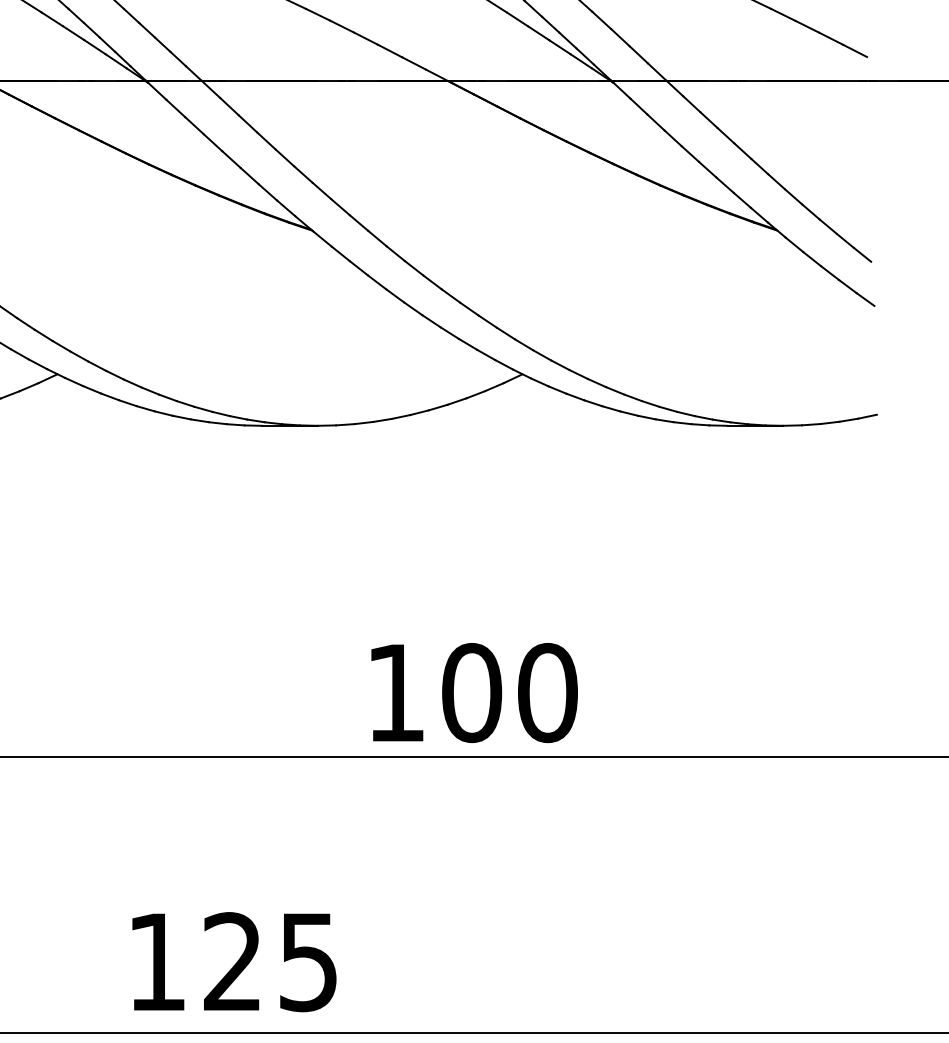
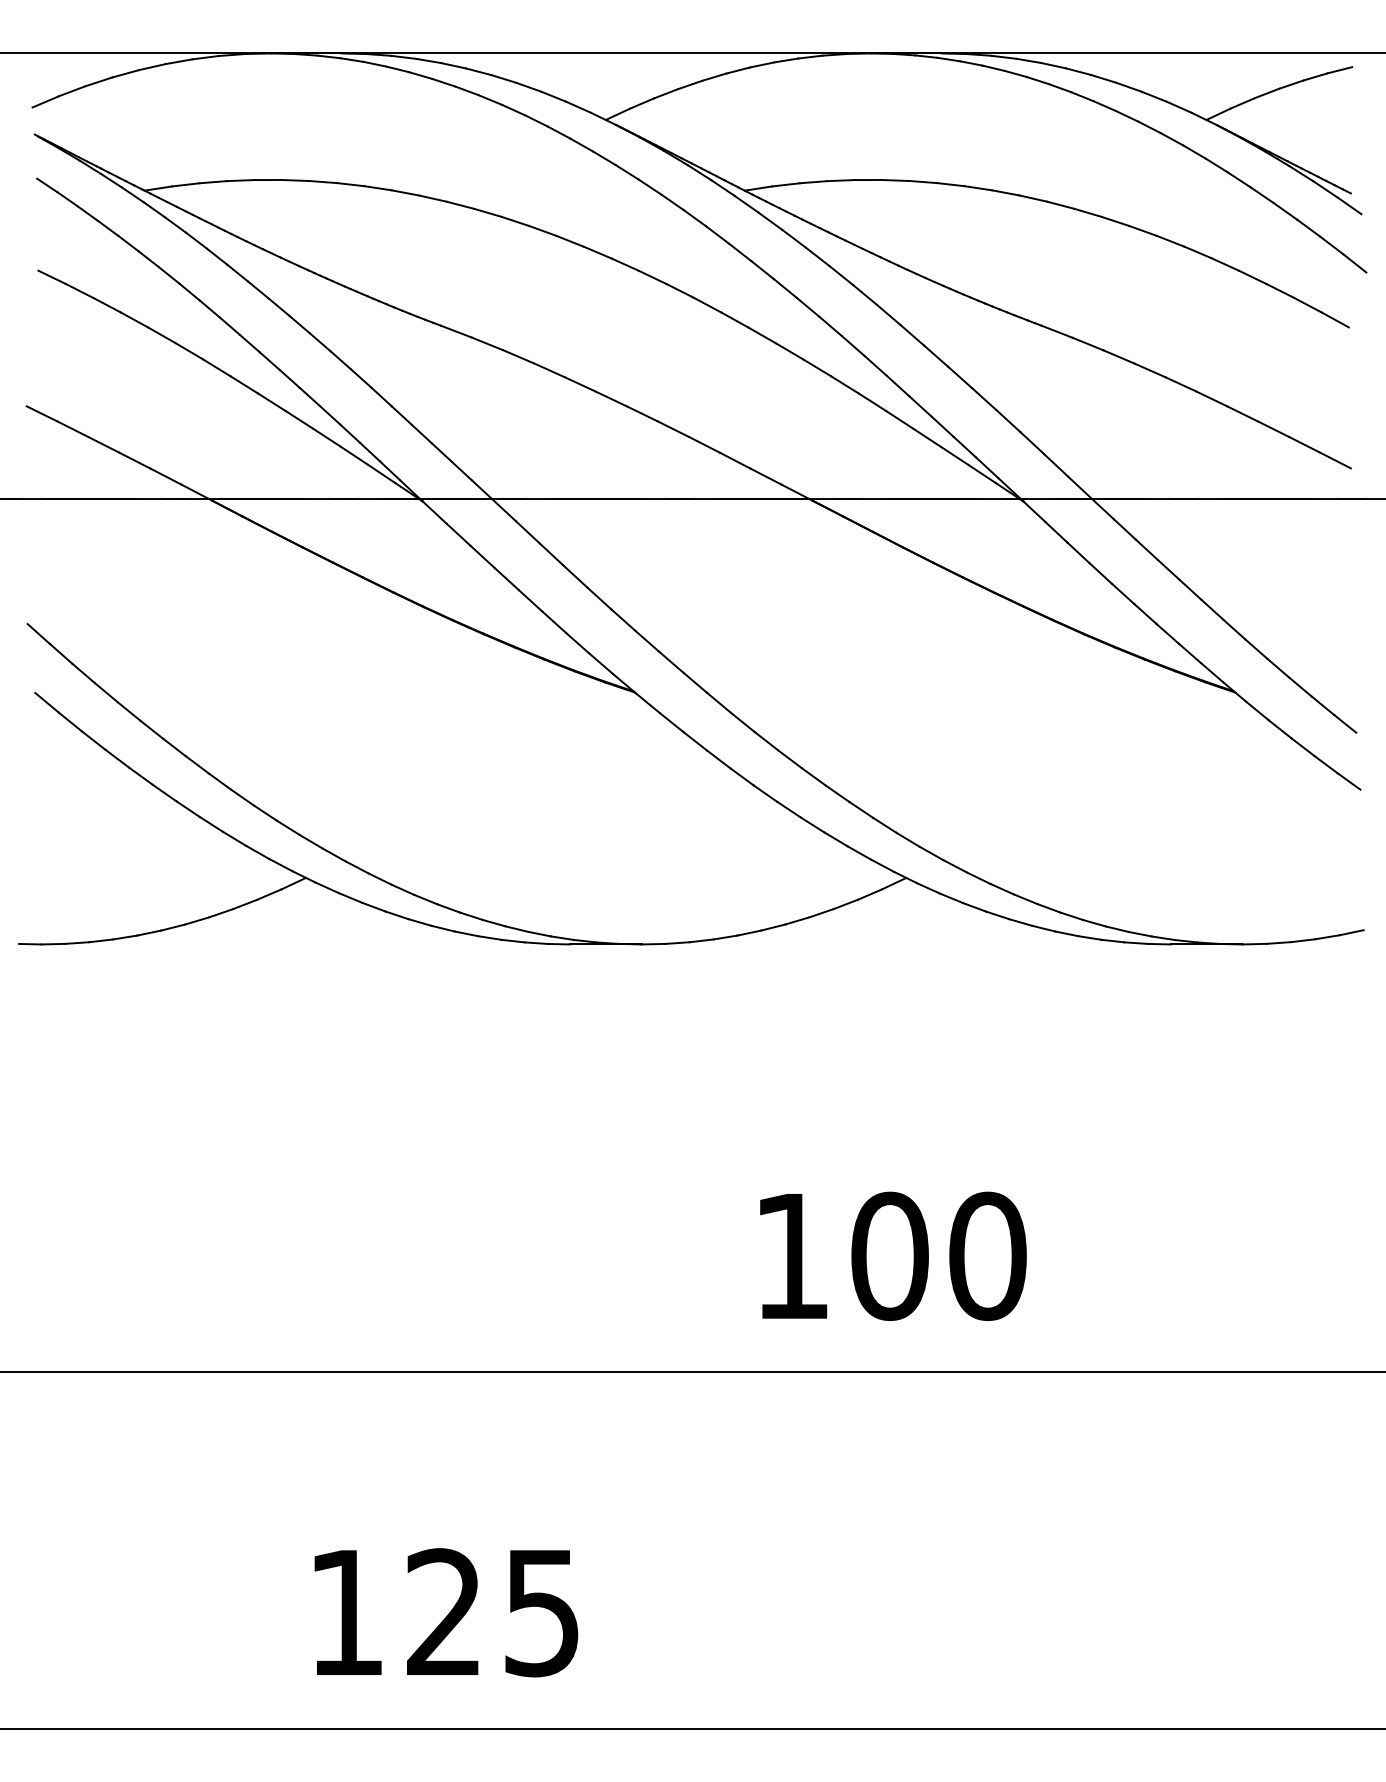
text: (474, 692) -> (893, 1255), moved
text: (234, 961) -> (446, 1612), moved

